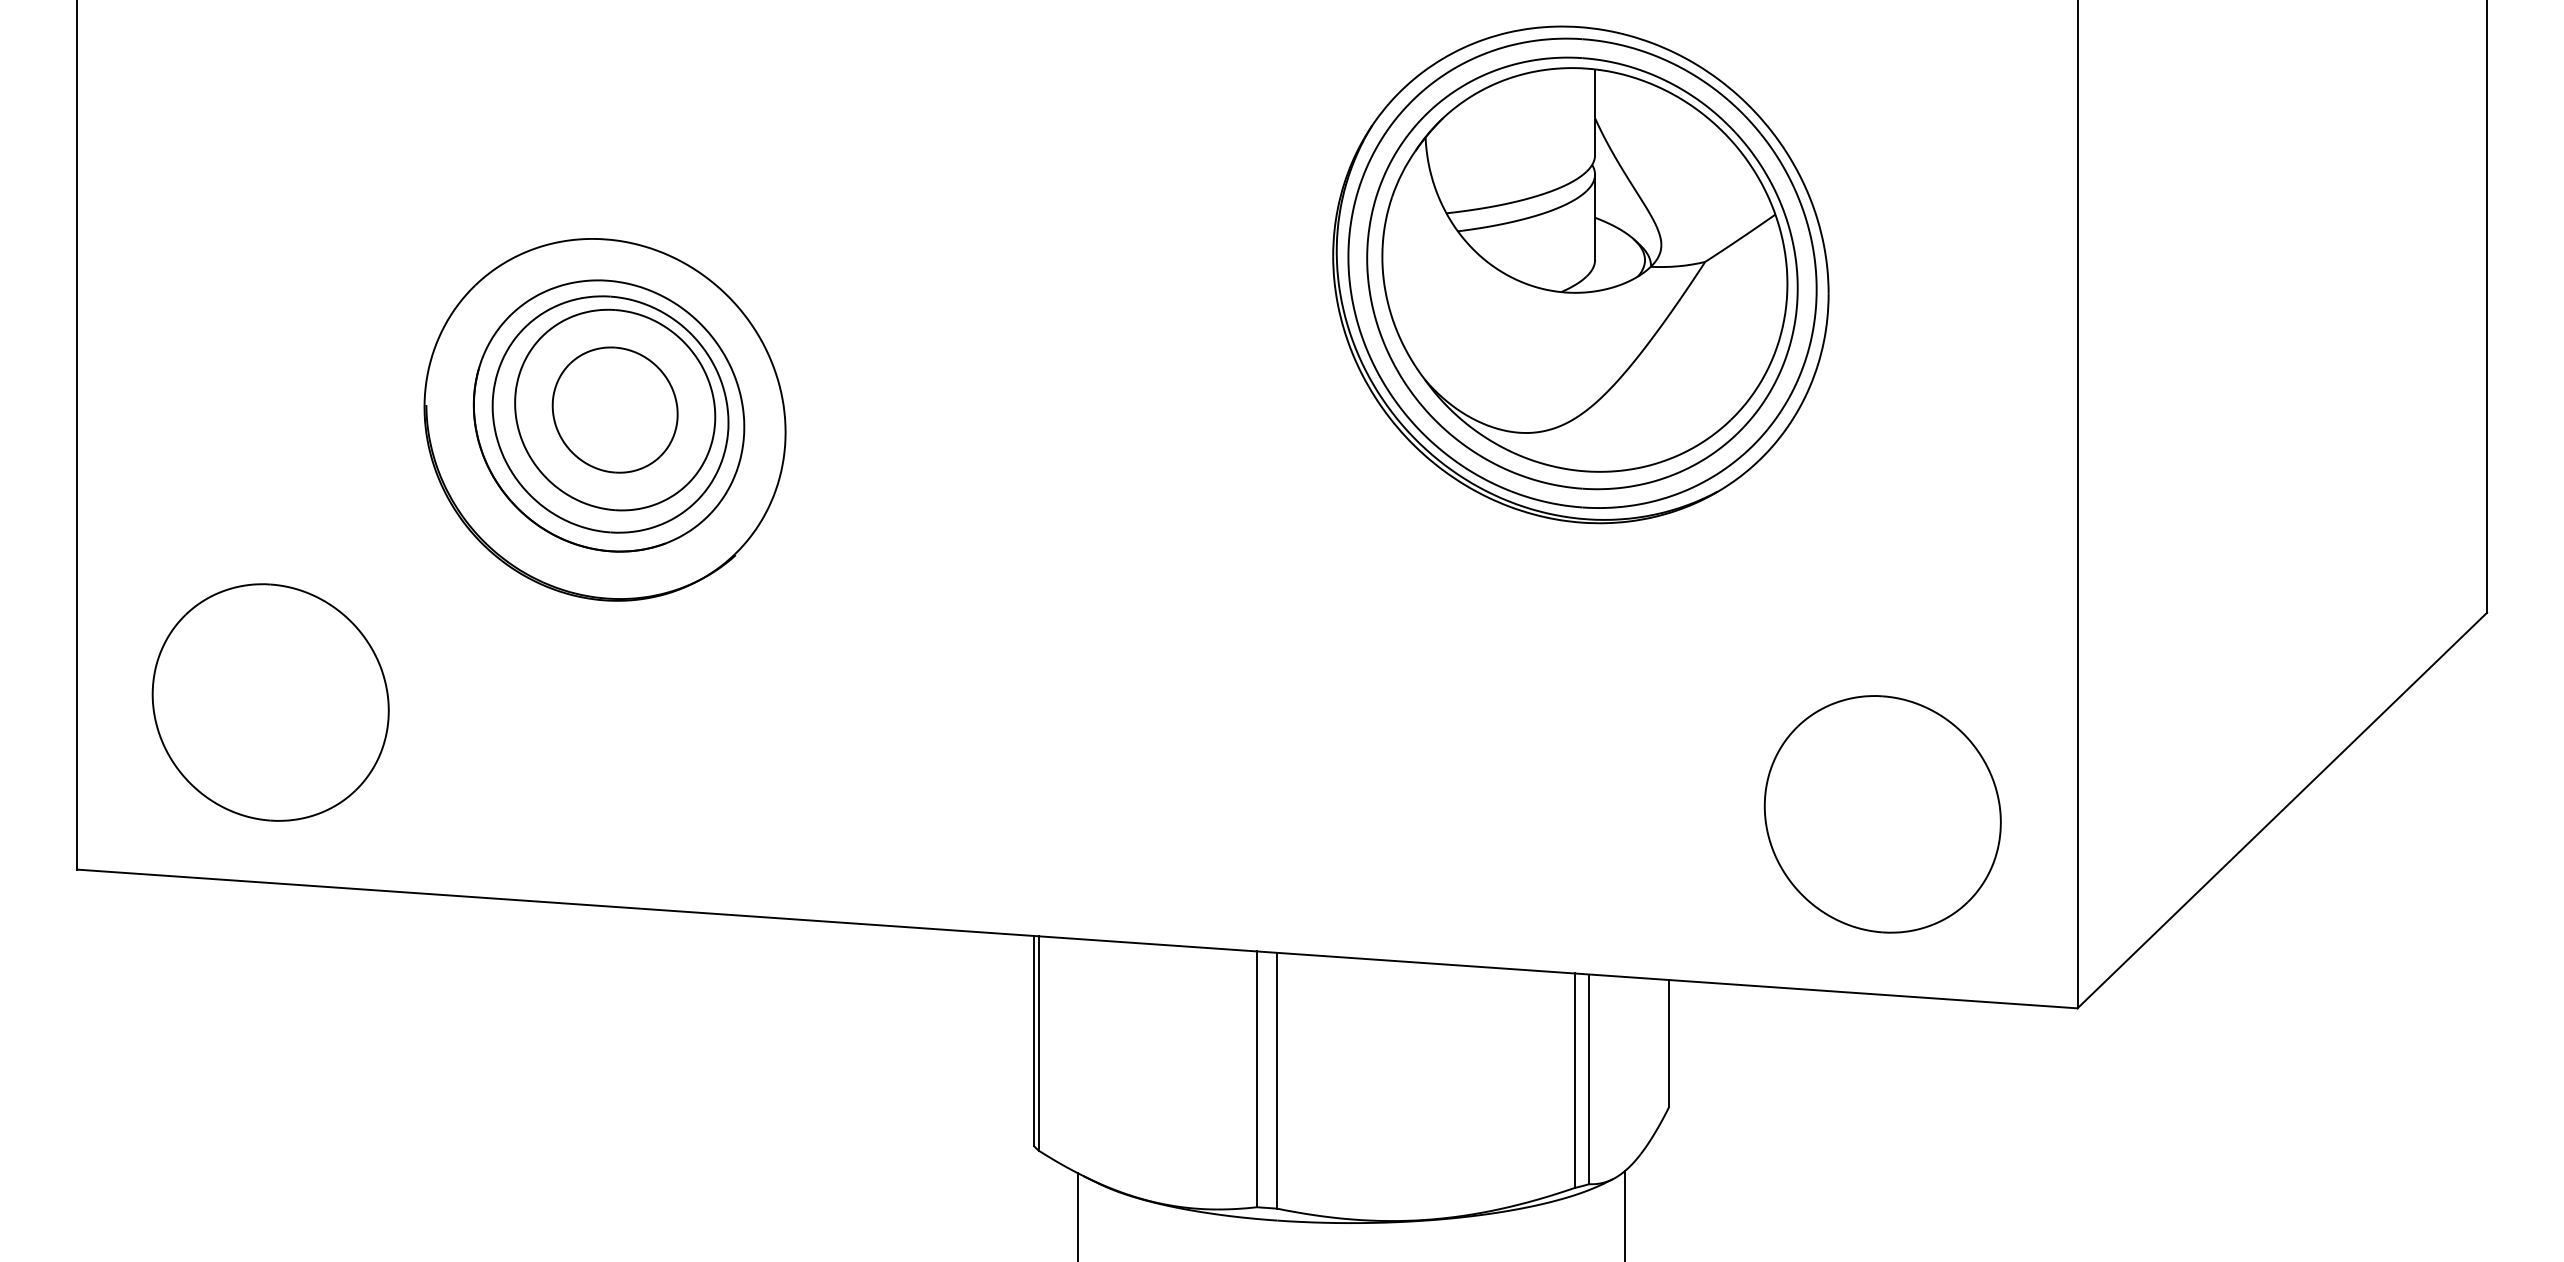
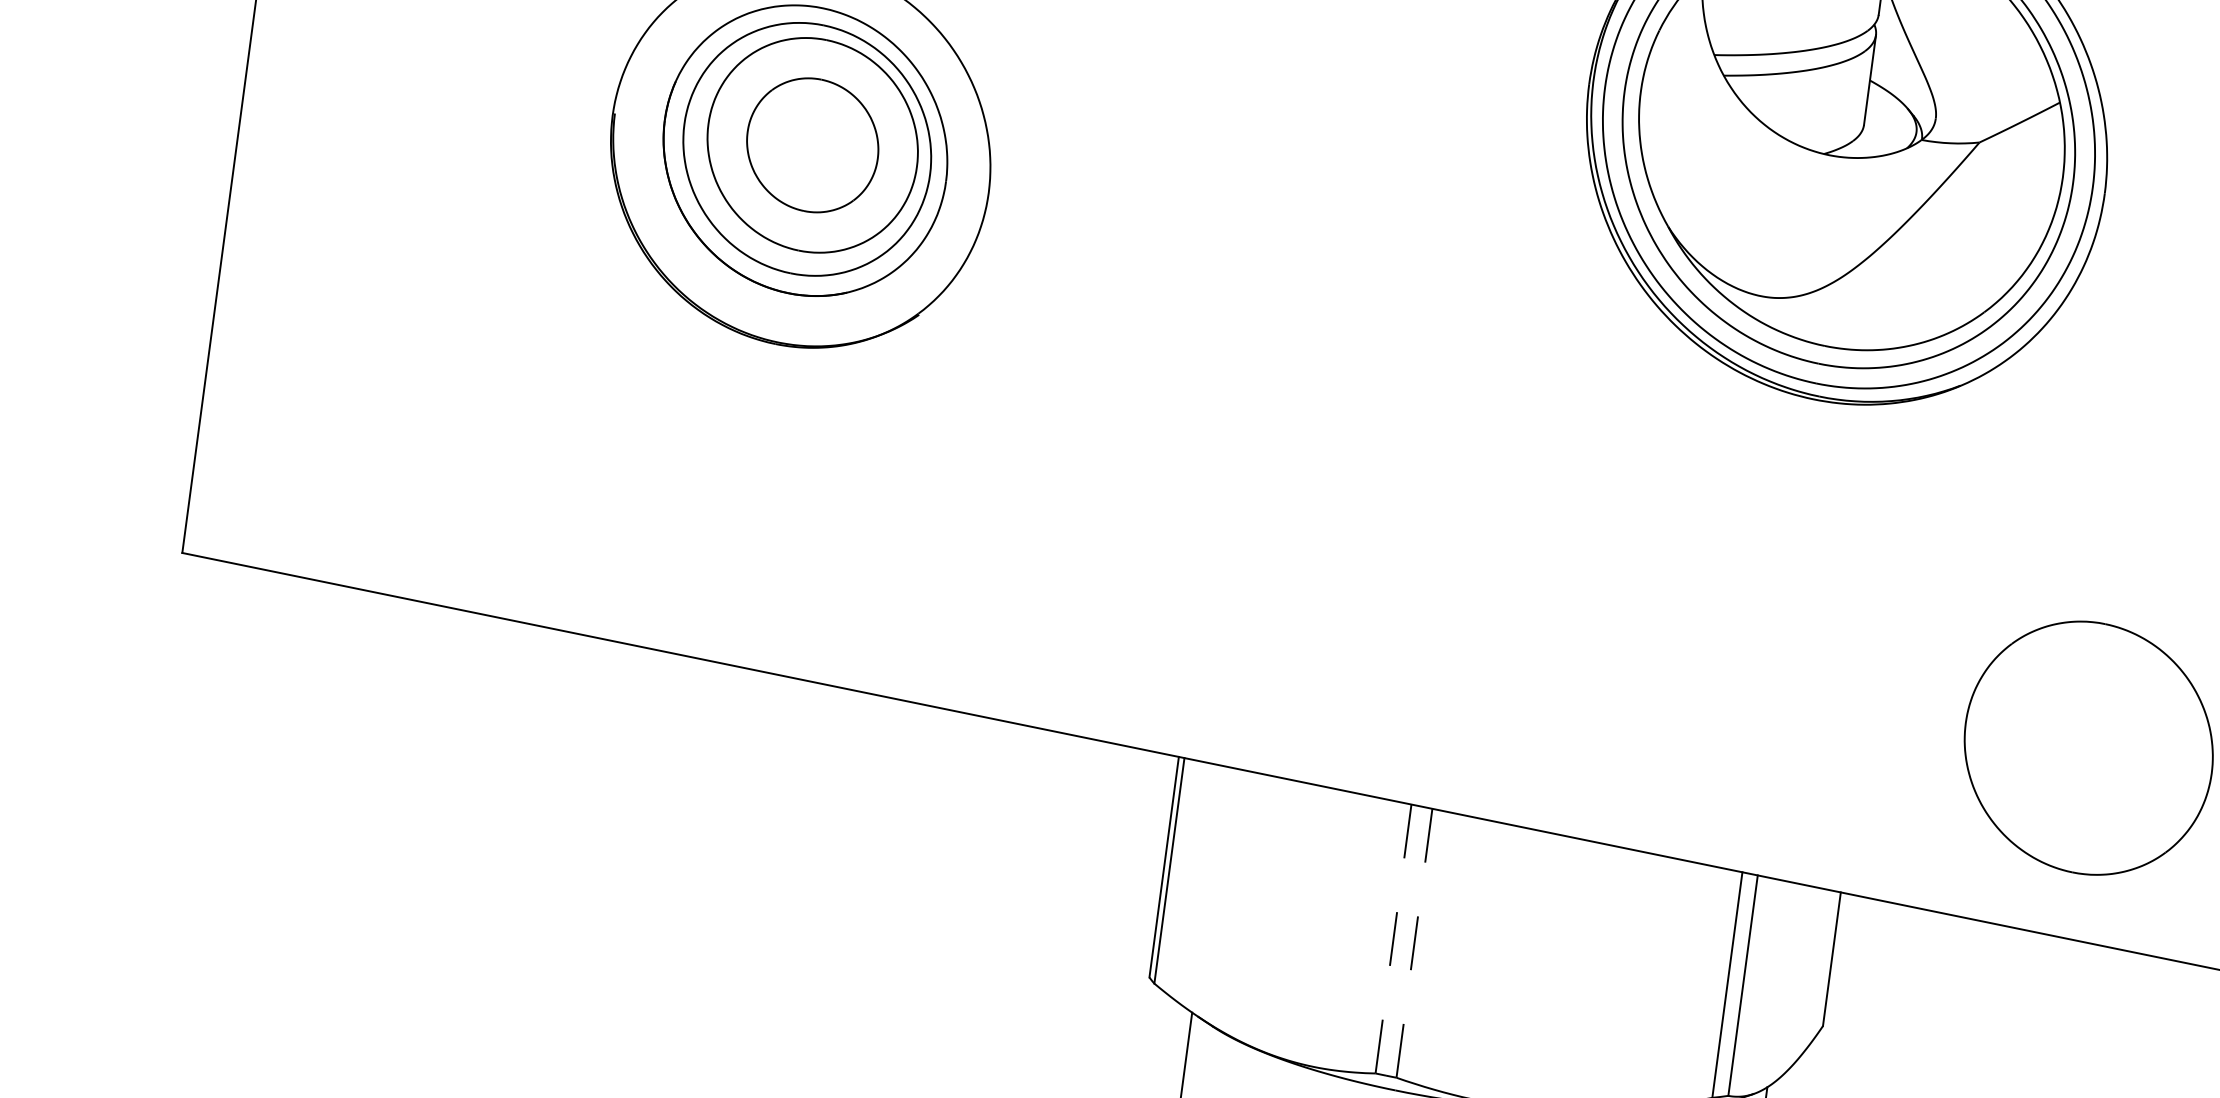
part: (270, 702) -> (409, 404), removed
line: (1256, 1079) -> (1393, 939), solid -> dashed
line: (1276, 1080) -> (1413, 942), solid -> dashed

